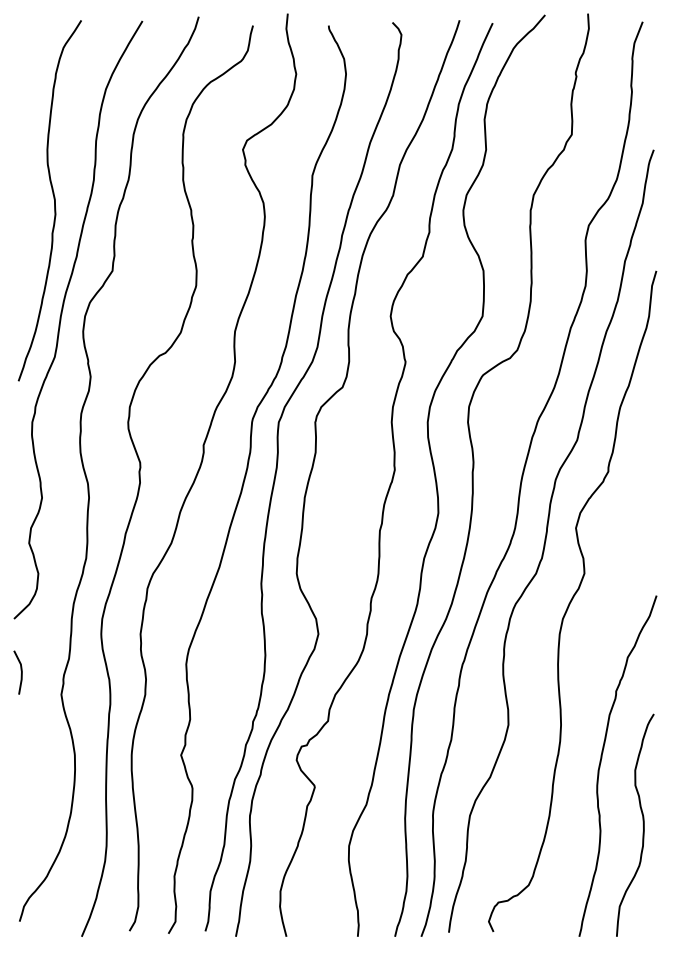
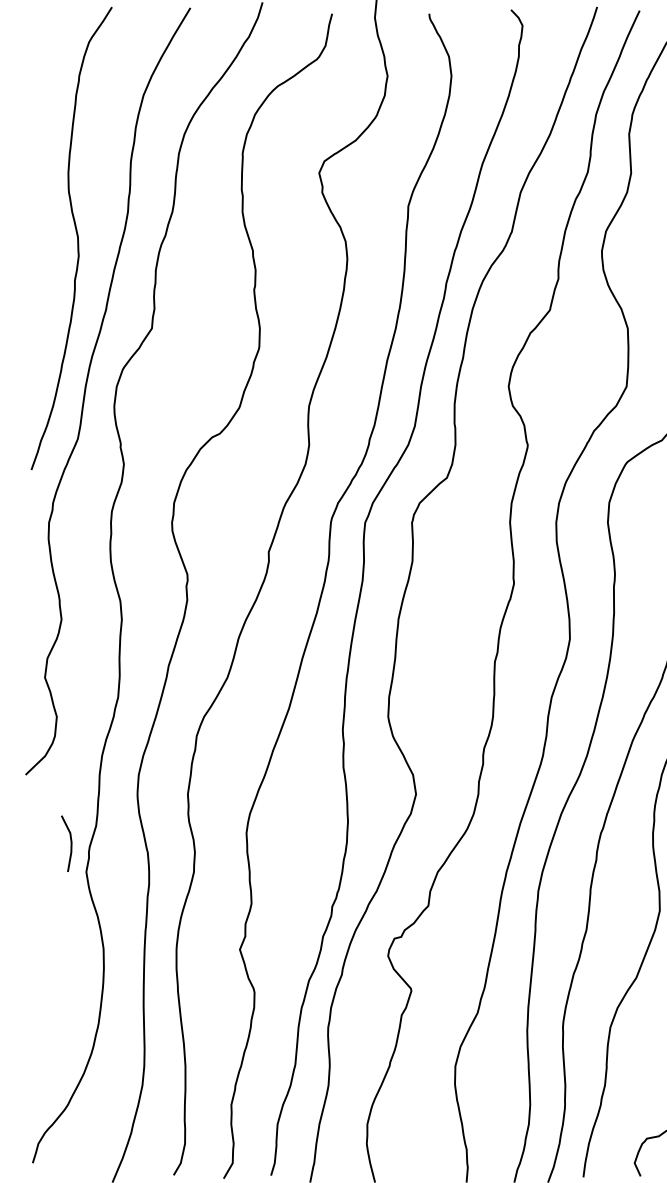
line: (20, 670) -> (69, 841), moved

